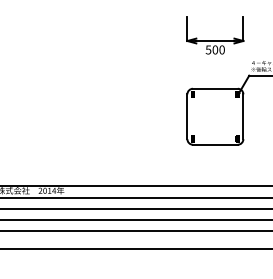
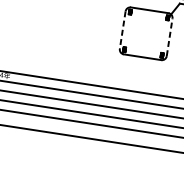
line: (243, 116) -> (169, 37), solid -> dashed
line: (187, 117) -> (122, 30), solid -> dashed

